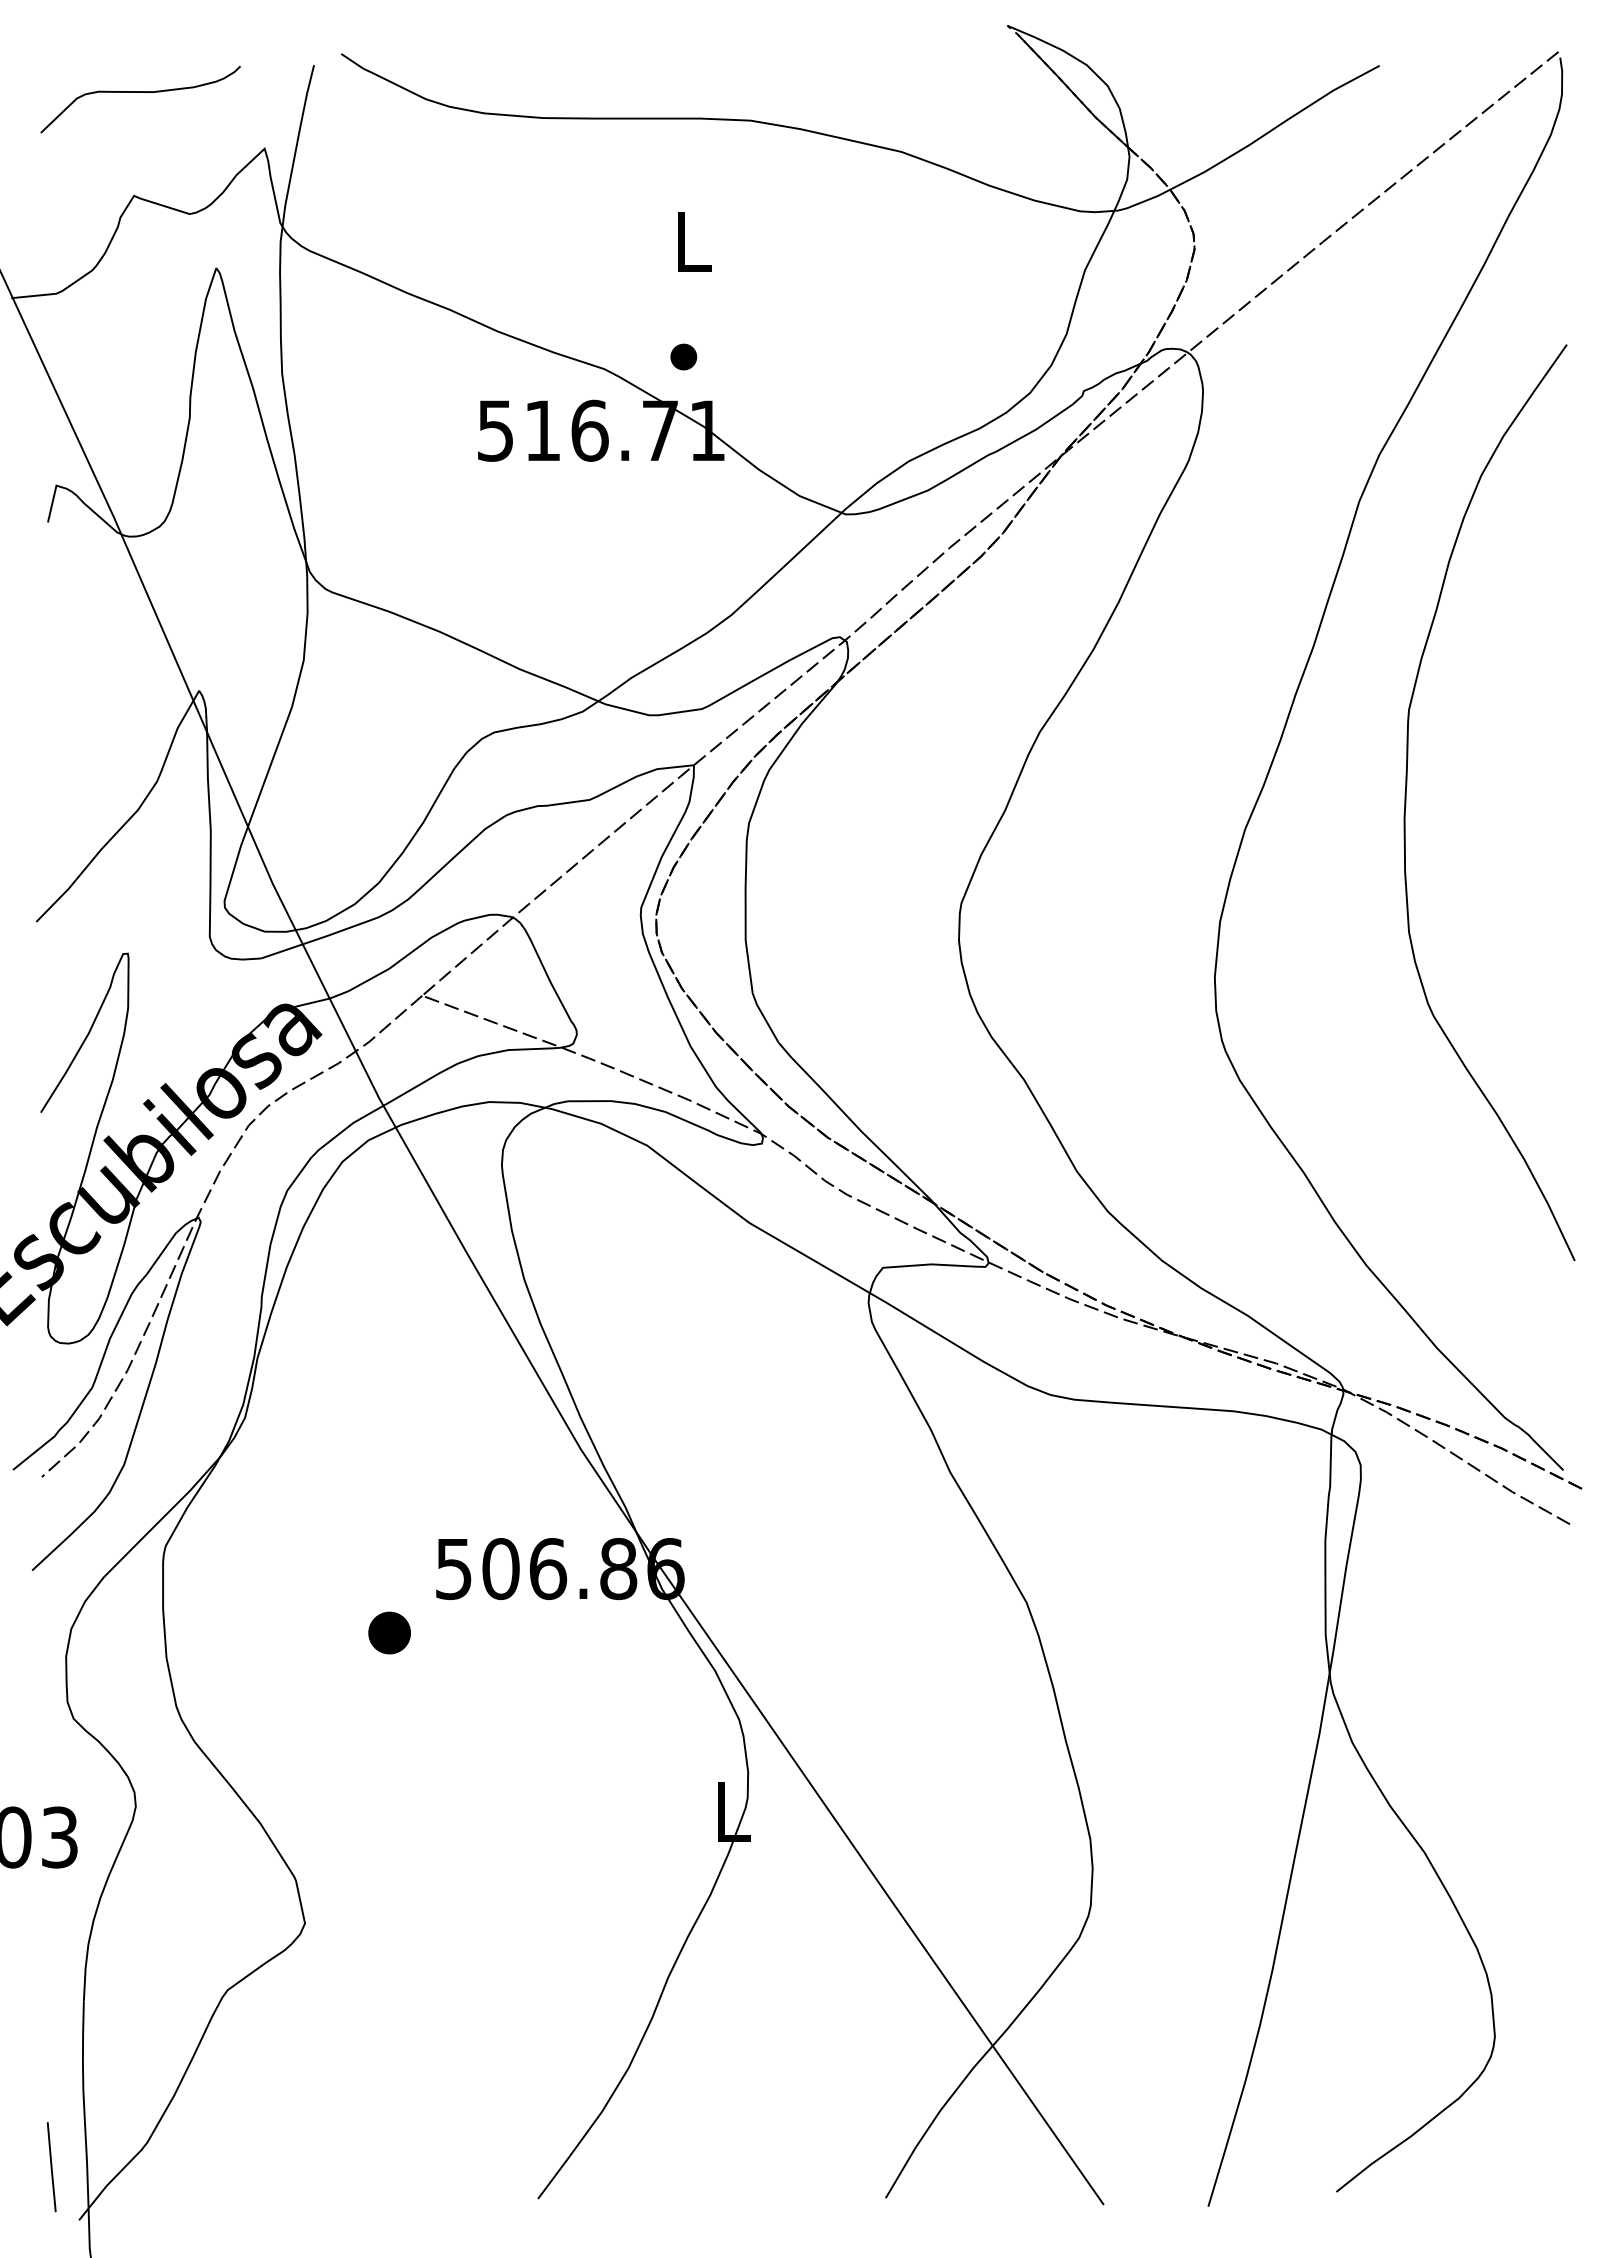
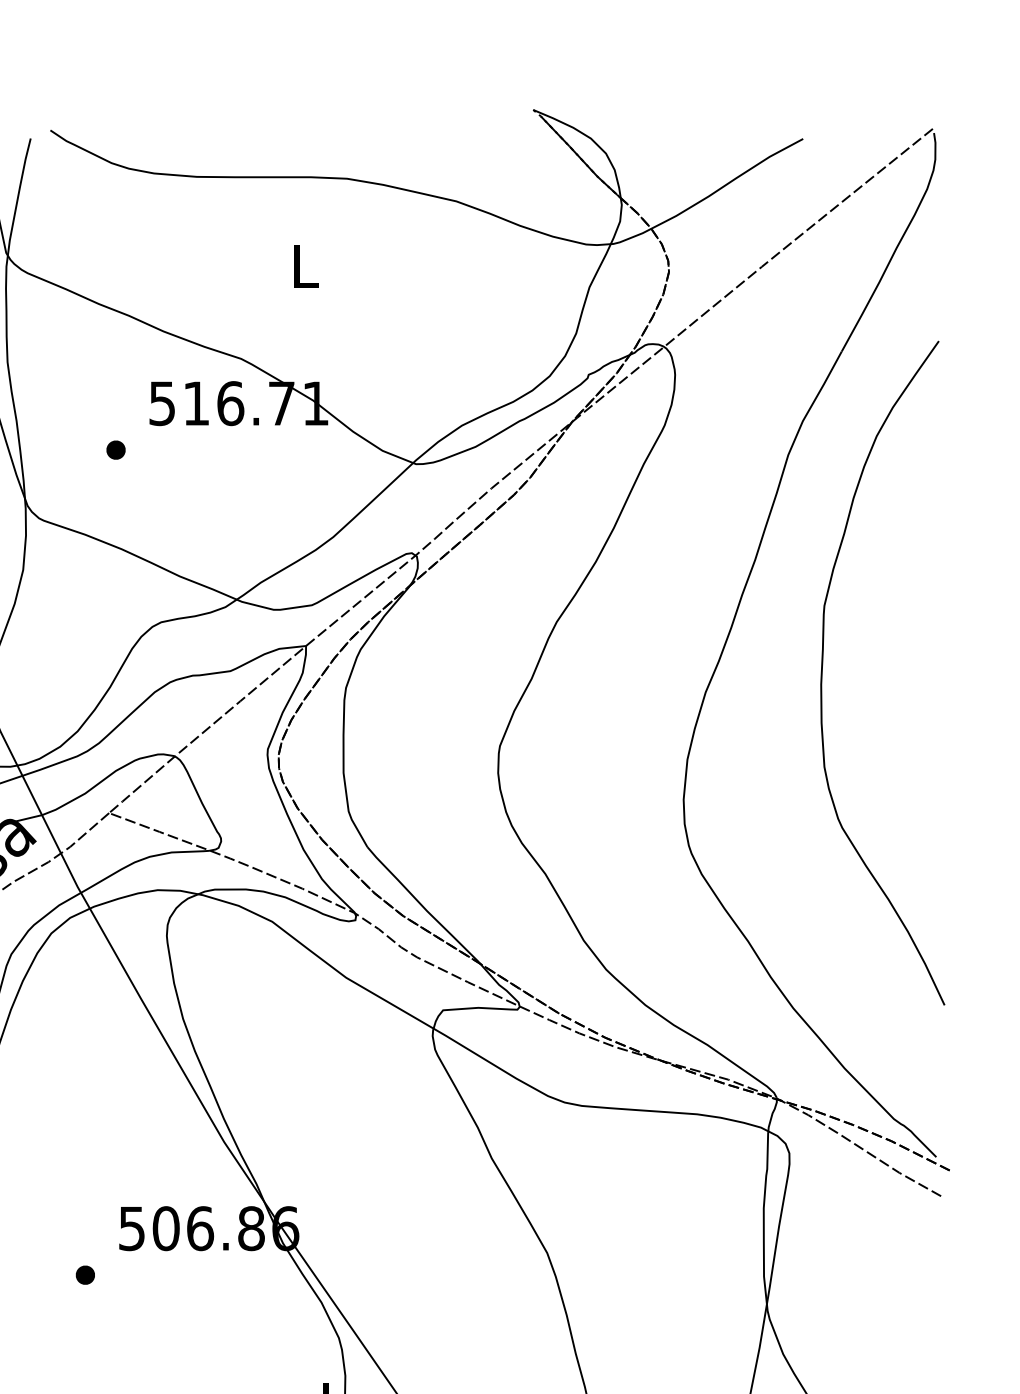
part: (683, 356) -> (115, 449), moved
part: (389, 1633) -> (85, 1275), size x0.62

